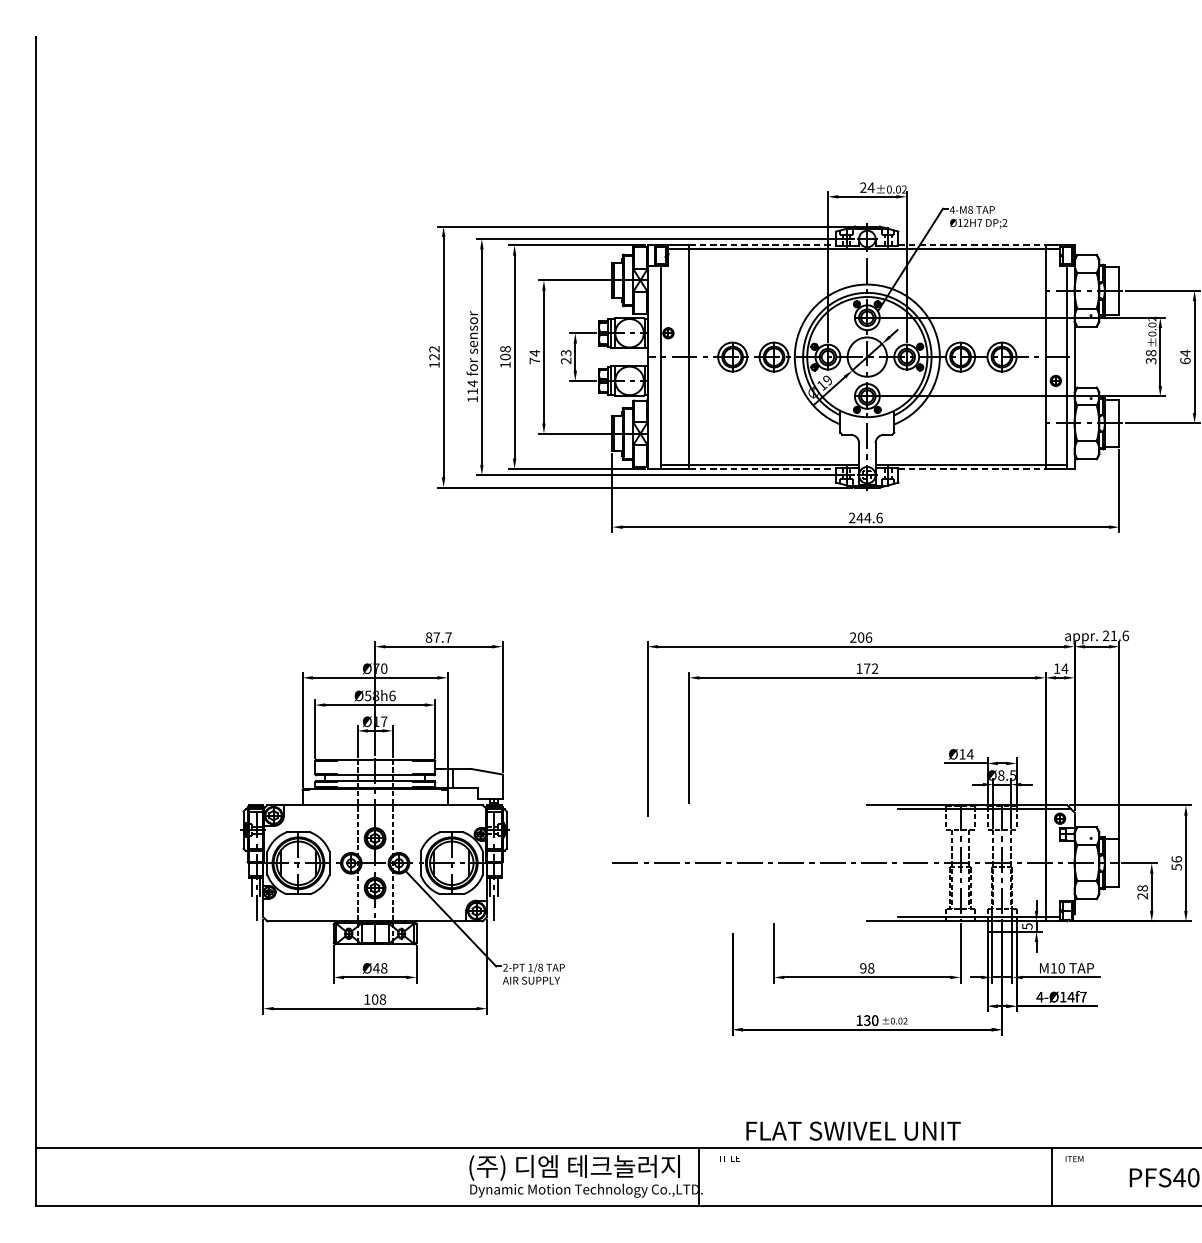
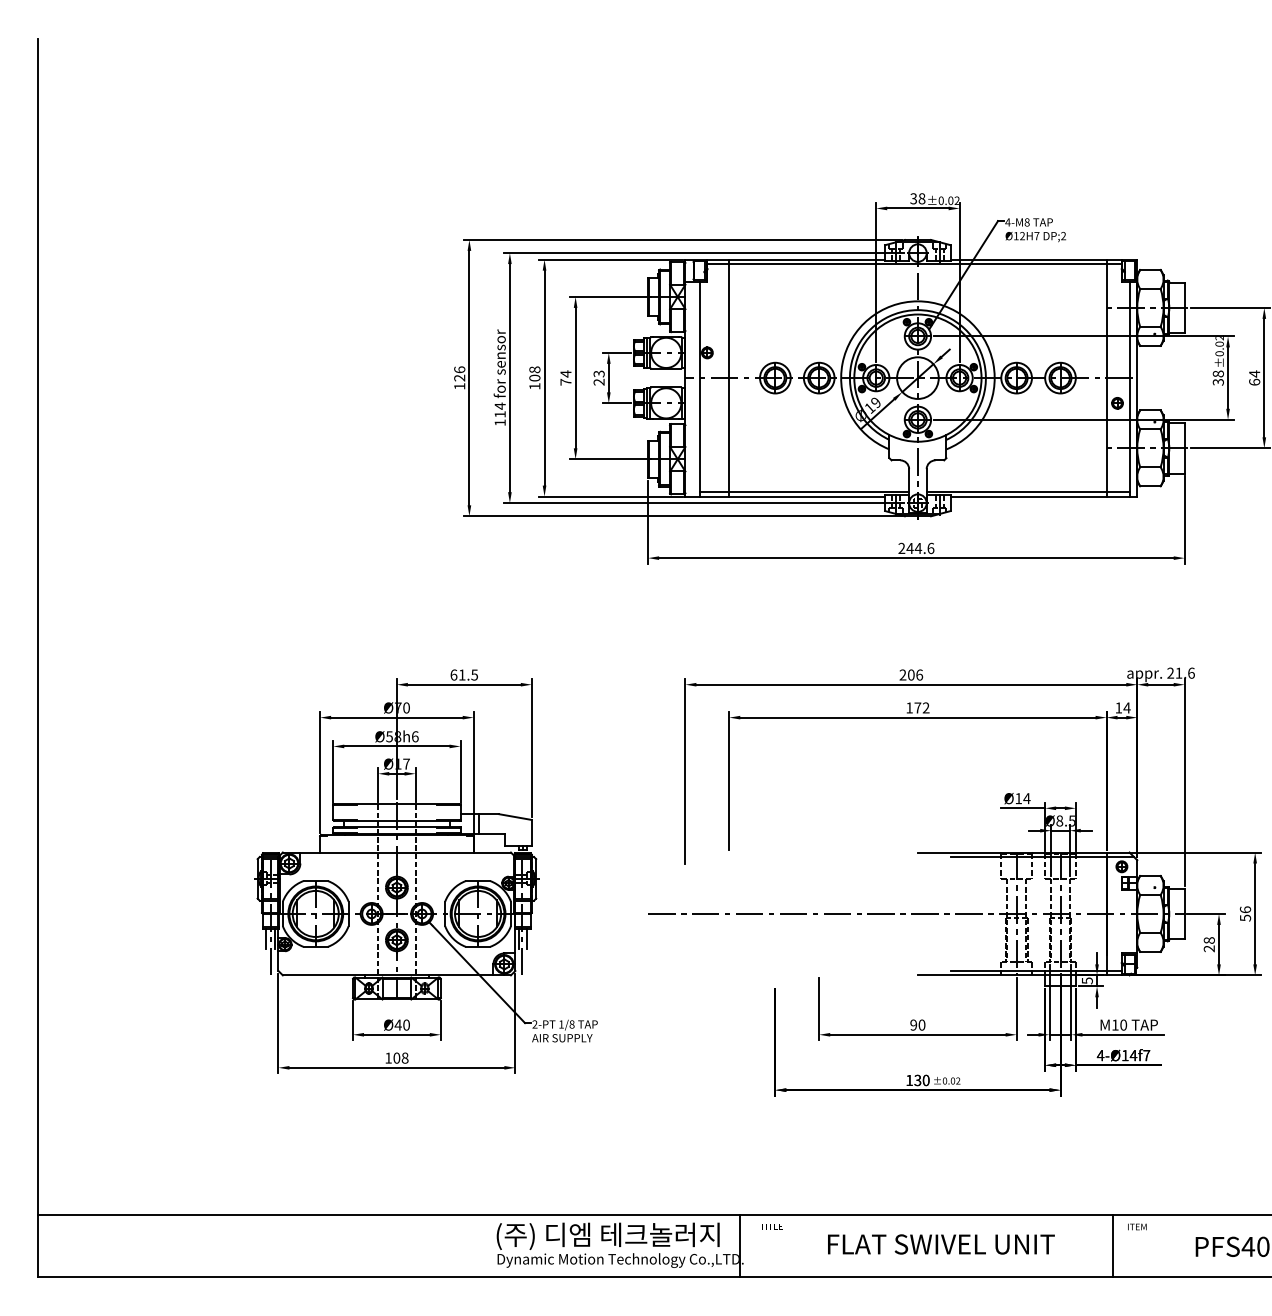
text: (866, 187) -> (917, 198), 24 -> 38
line: (763, 245) -> (807, 259), dashed -> solid
line: (971, 245) -> (1028, 259), dashed -> solid
text: (434, 348) -> (459, 369), 122 -> 126
line: (763, 468) -> (807, 496), dashed -> solid
line: (971, 468) -> (1028, 496), dashed -> solid
text: (438, 637) -> (464, 674), 87.7 -> 61.5
text: (384, 968) -> (406, 1025), Ø48 -> Ø40
text: (870, 968) -> (921, 1025), 98 -> 90
text: (853, 1131) -> (941, 1244), moved

